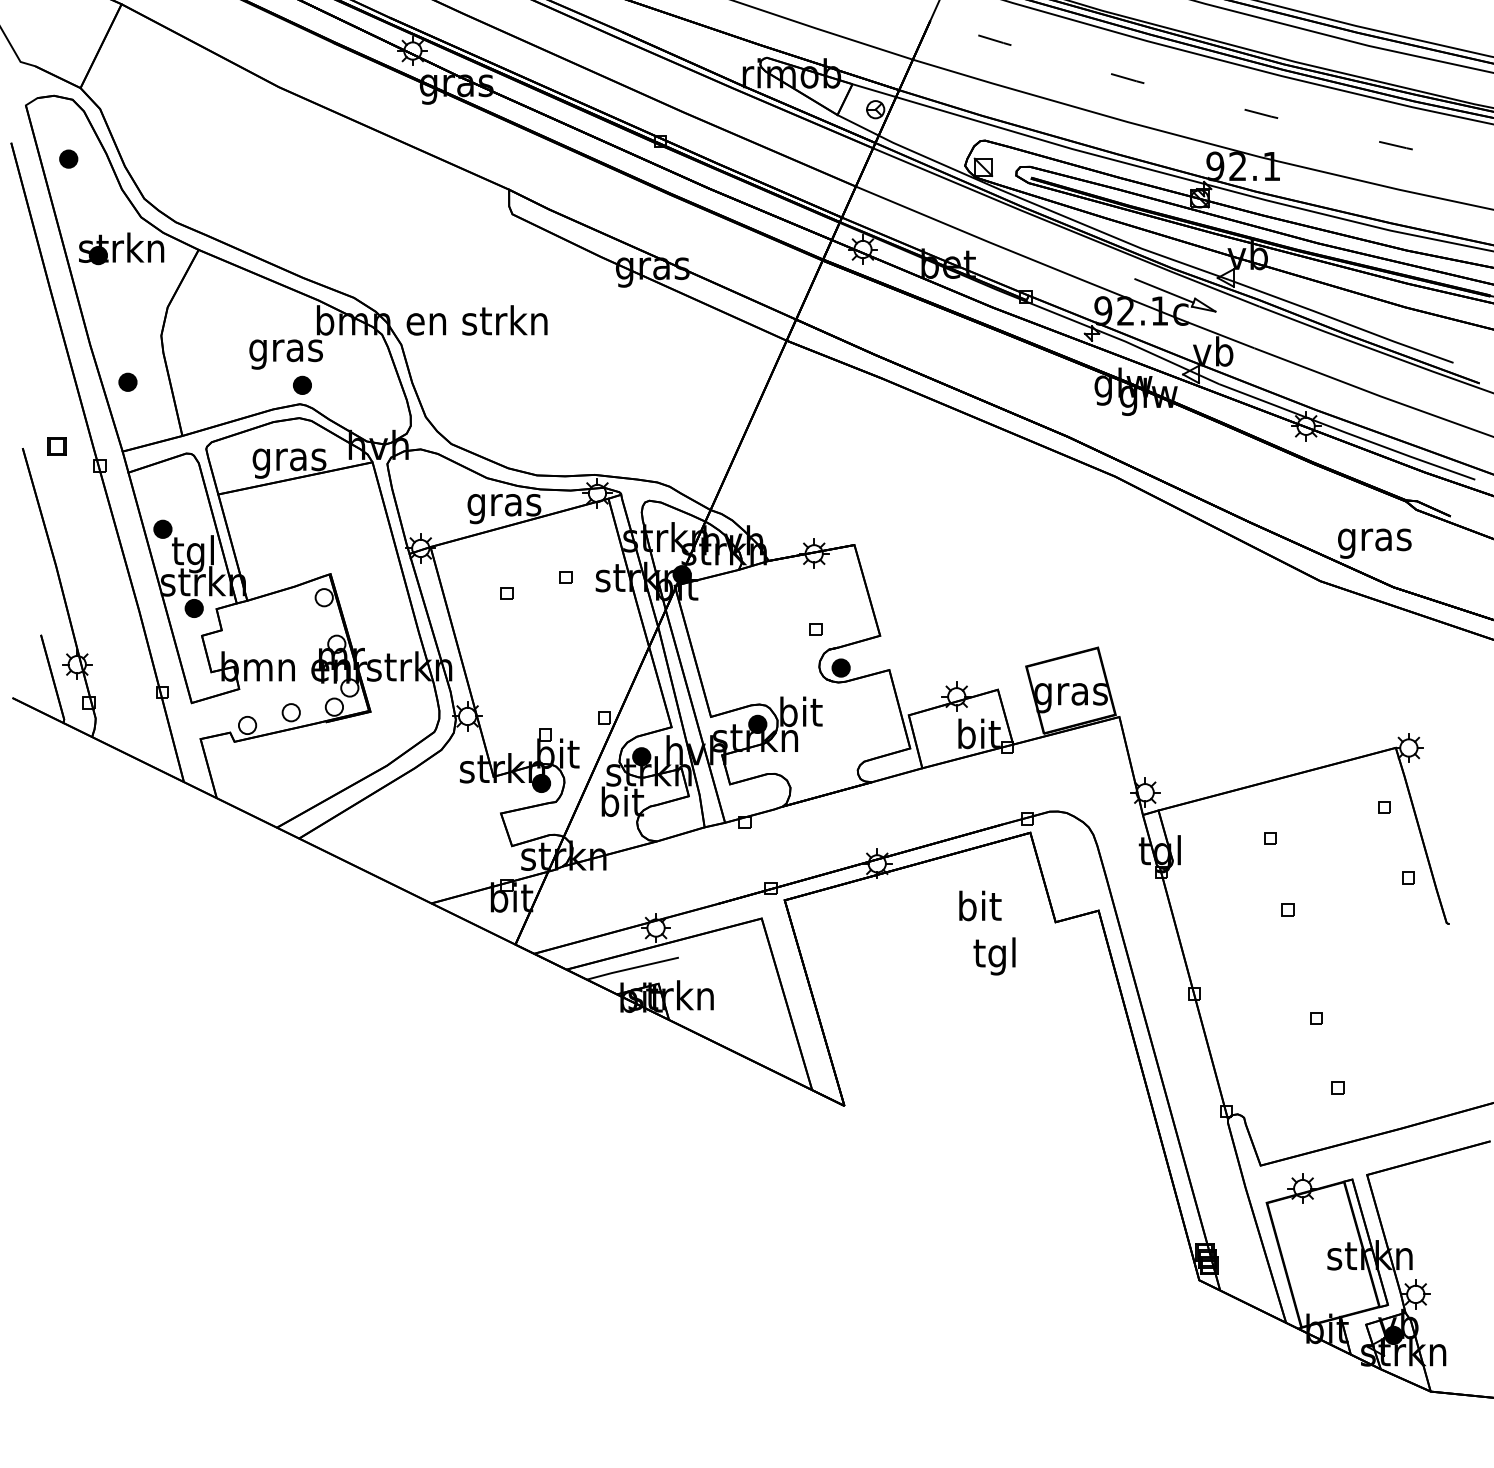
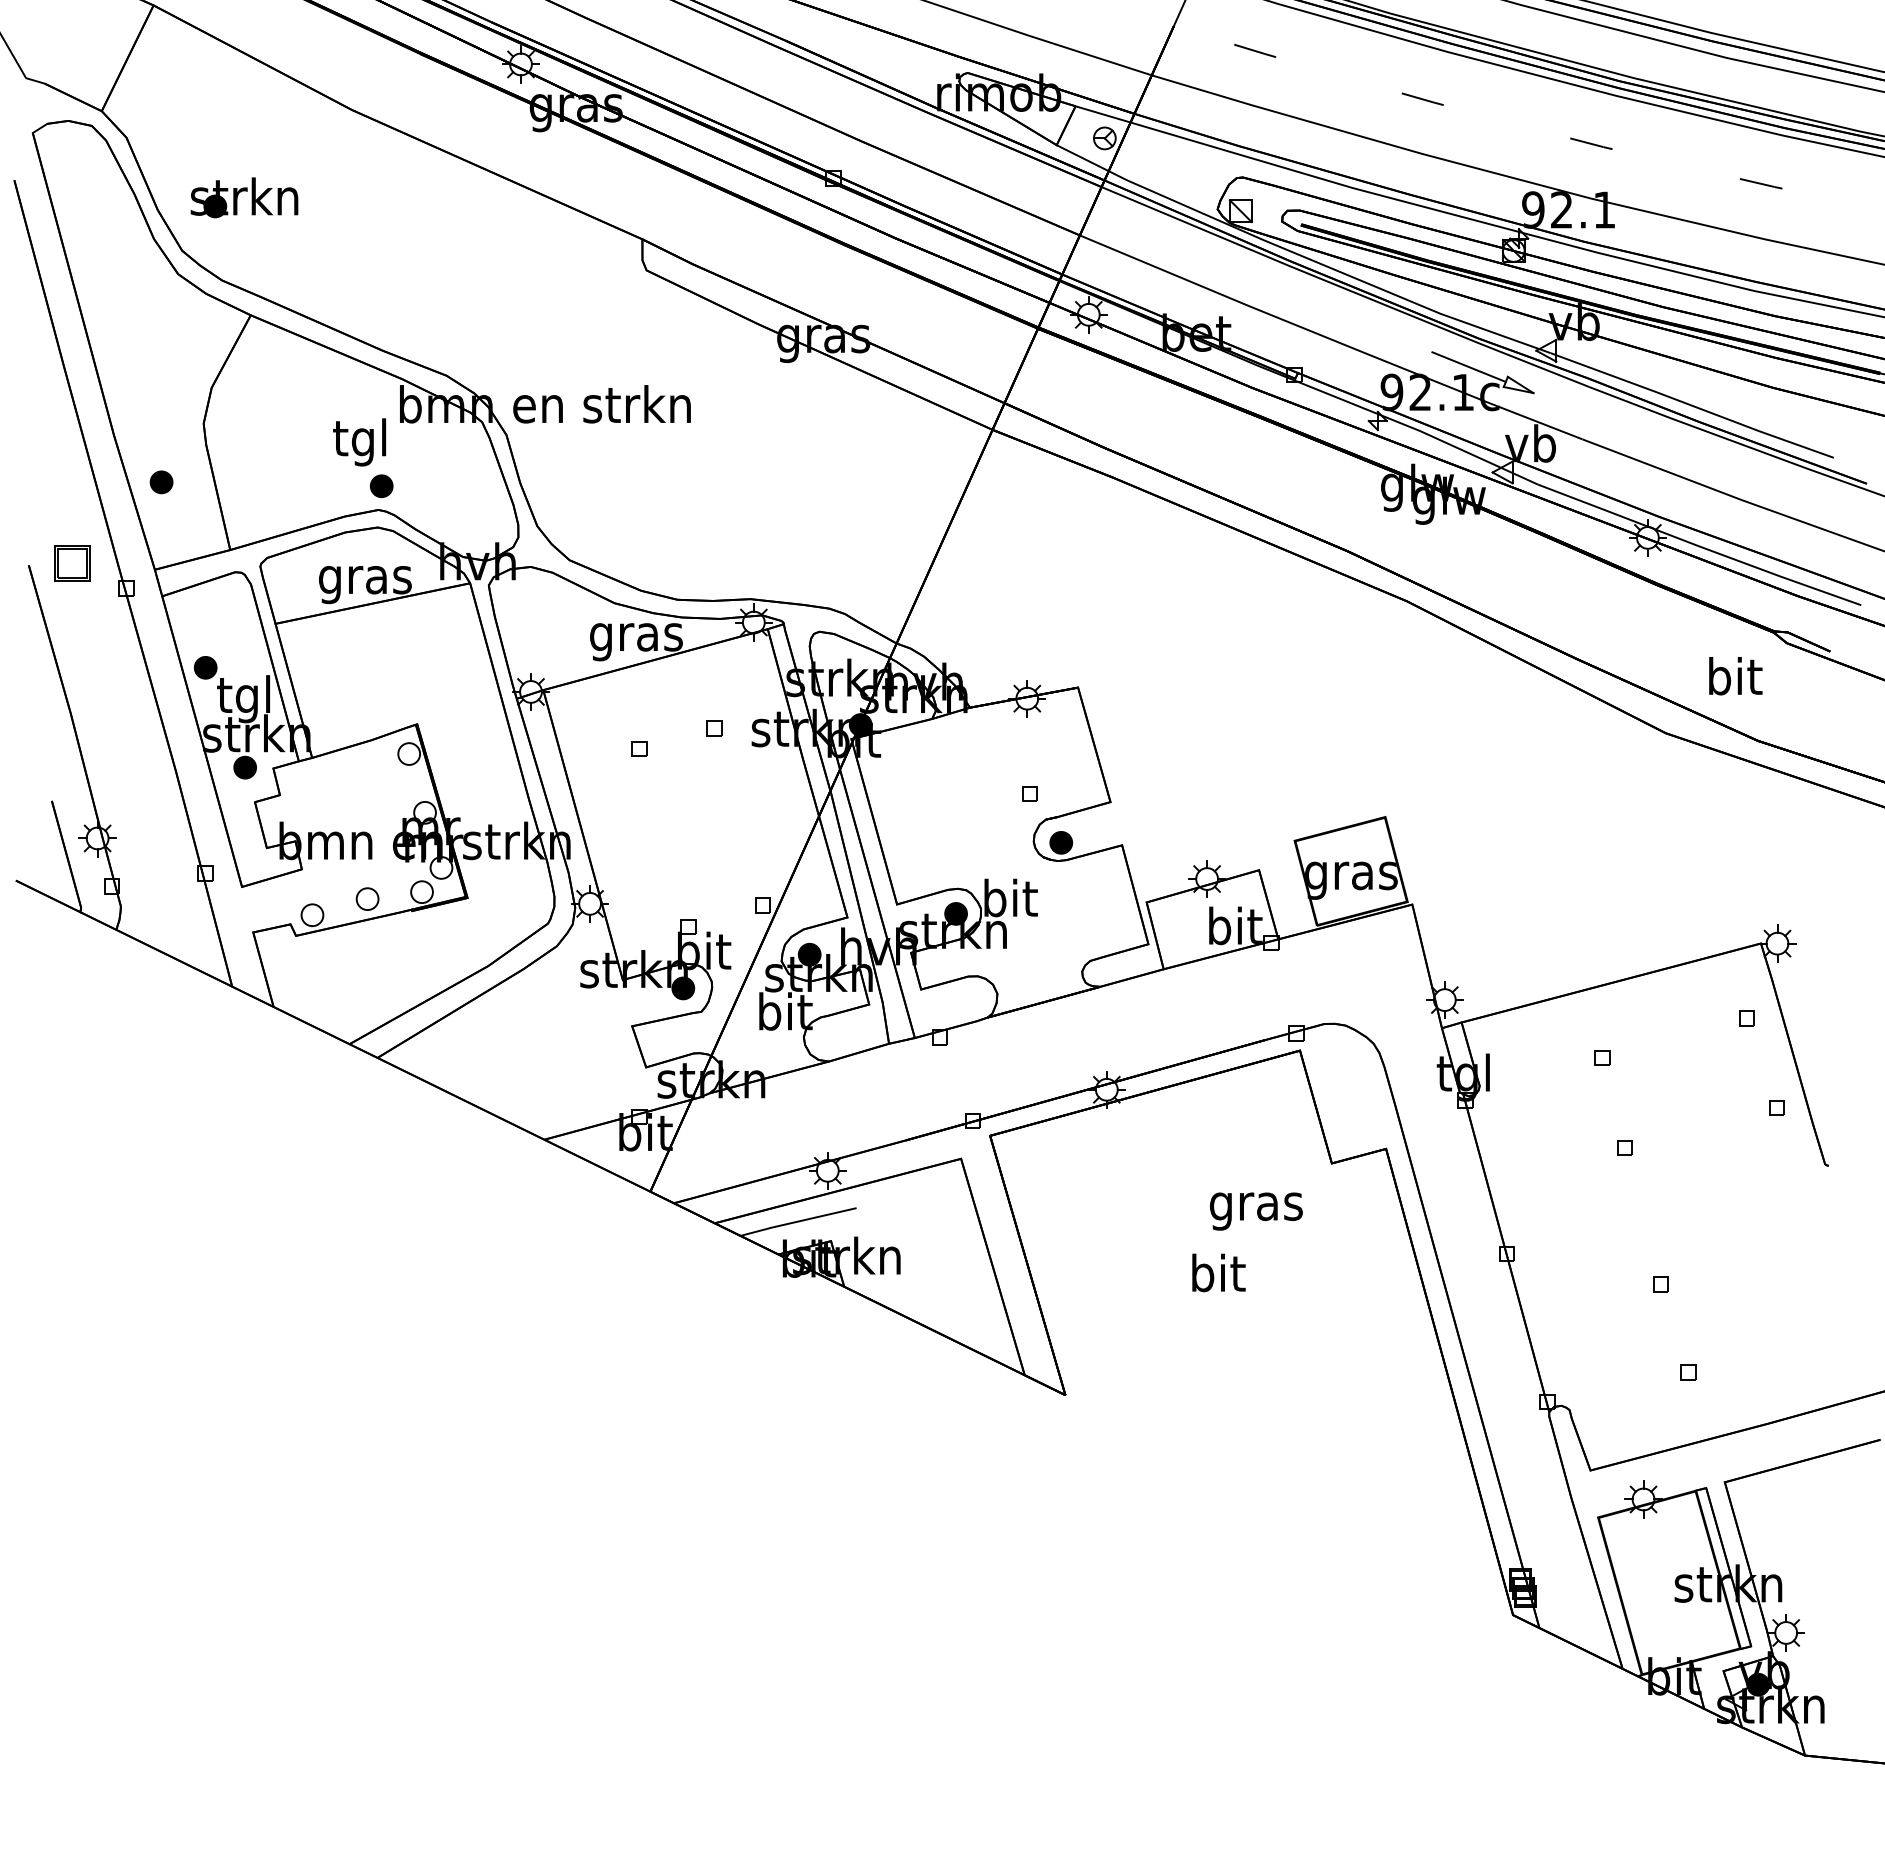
part: (68, 158) -> (86, 200), removed
part: (121, 248) -> (244, 197), moved
text: (285, 350) -> (360, 442), gras -> tgl
part: (56, 445) -> (71, 562), size x1.6
text: (1374, 540) -> (1734, 681), gras -> bit
text: (980, 905) -> (1218, 1272), moved
text: (995, 956) -> (1255, 1206), tgl -> gras

